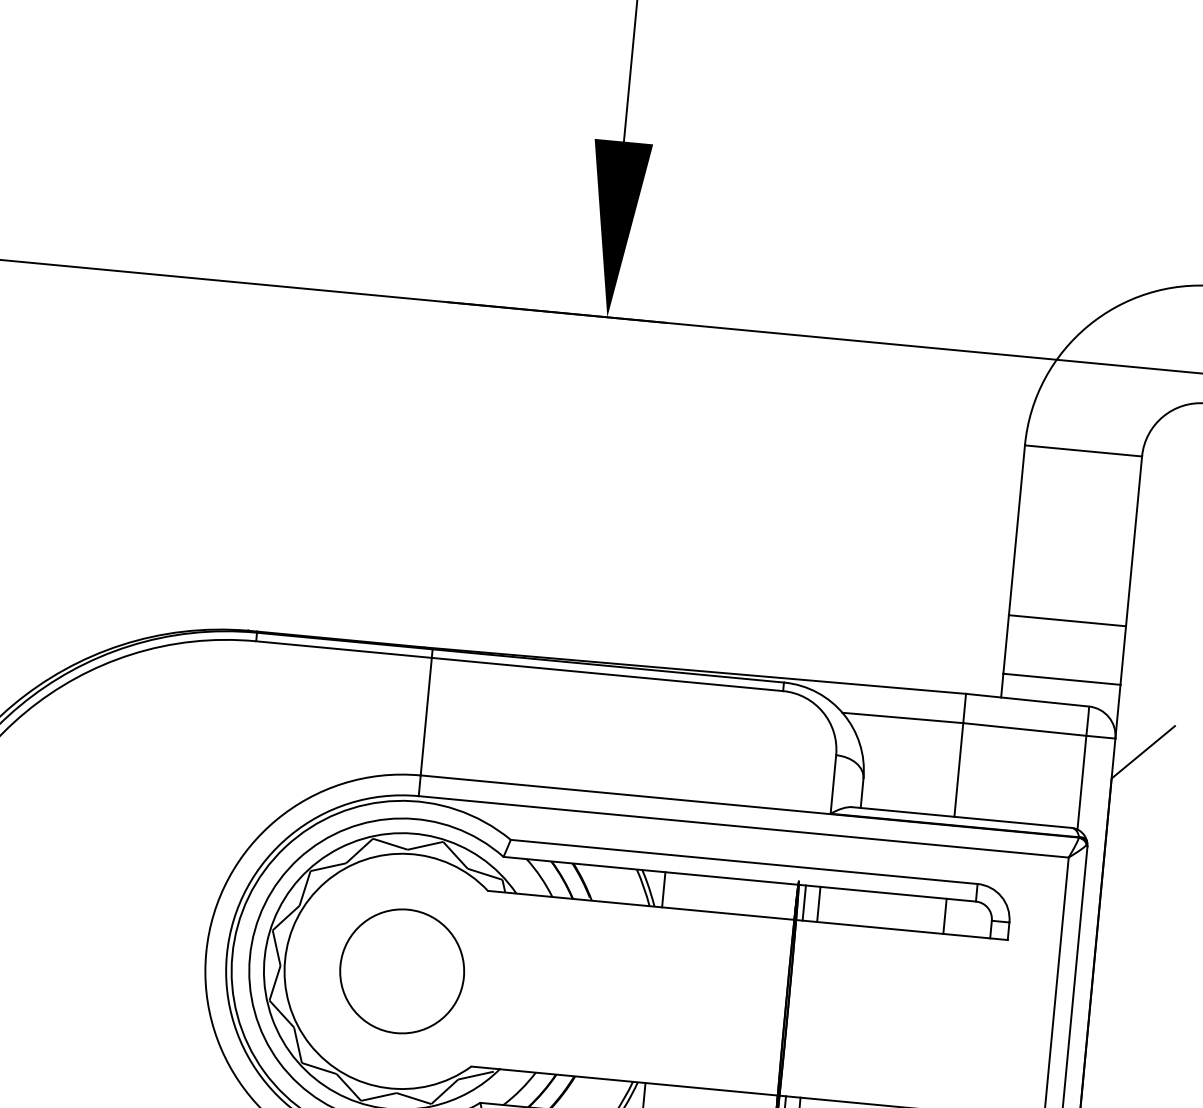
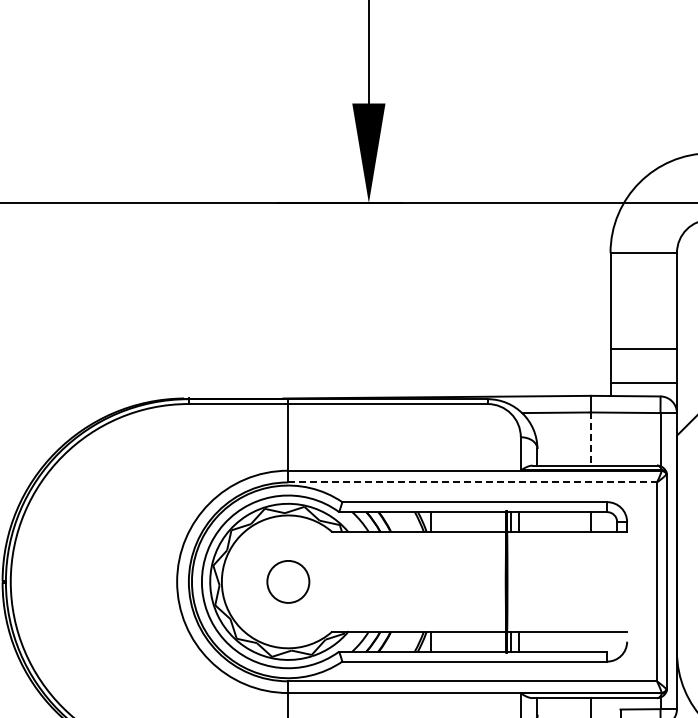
line: (958, 770) -> (590, 439), solid -> dashed
line: (745, 827) -> (473, 482), solid -> dashed
circle: (402, 970) -> (288, 581), size x0.6

